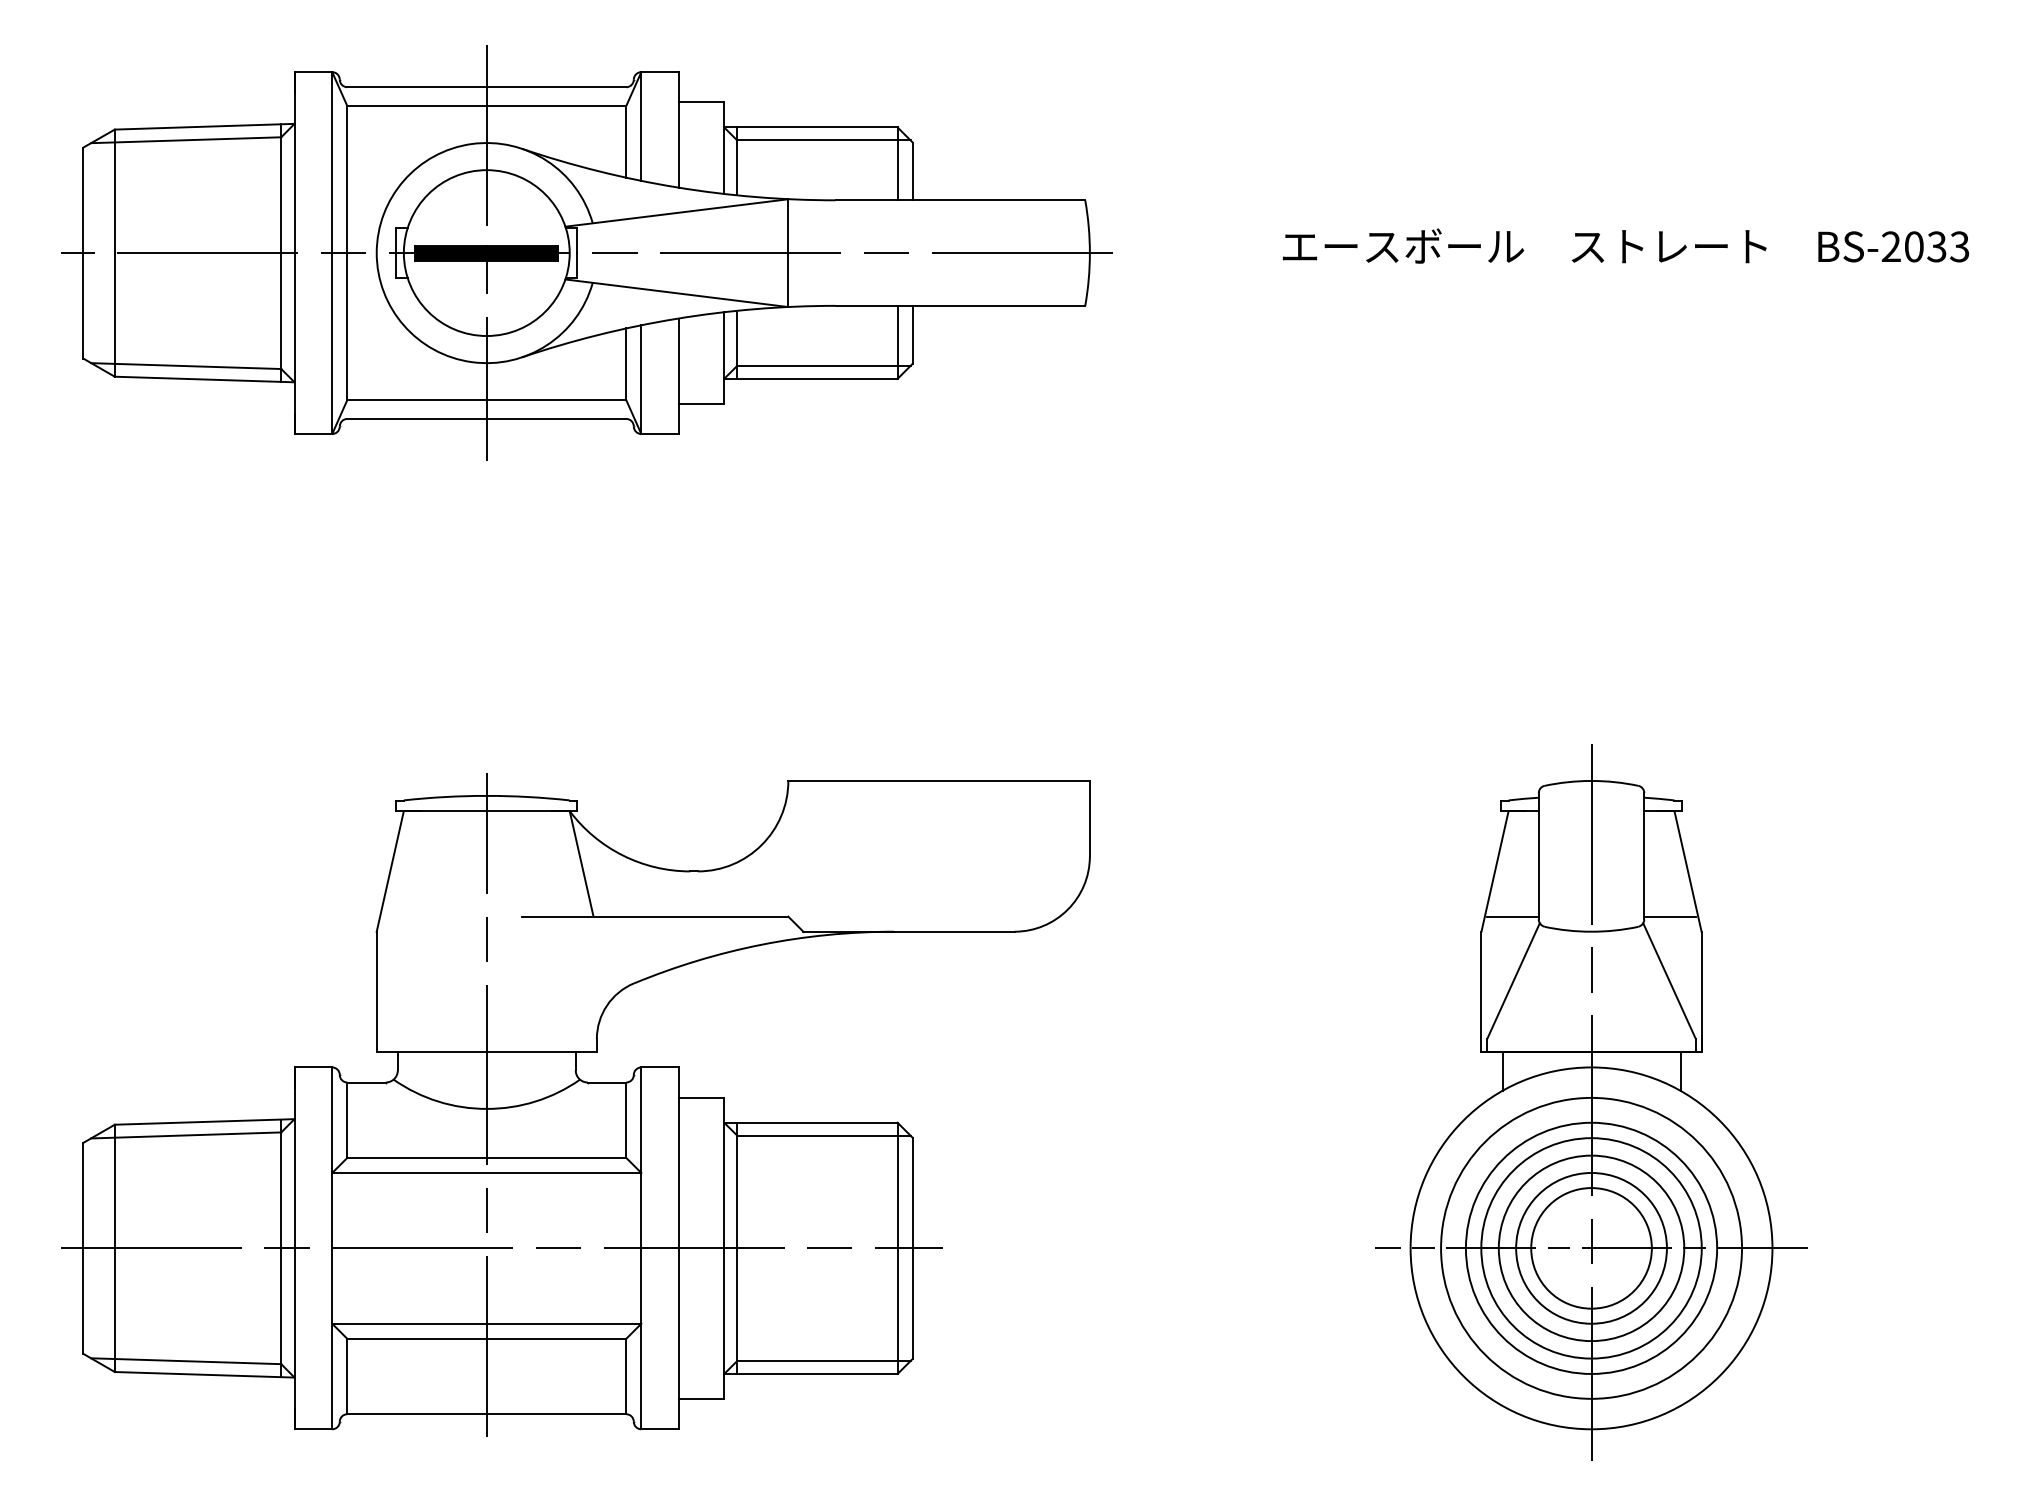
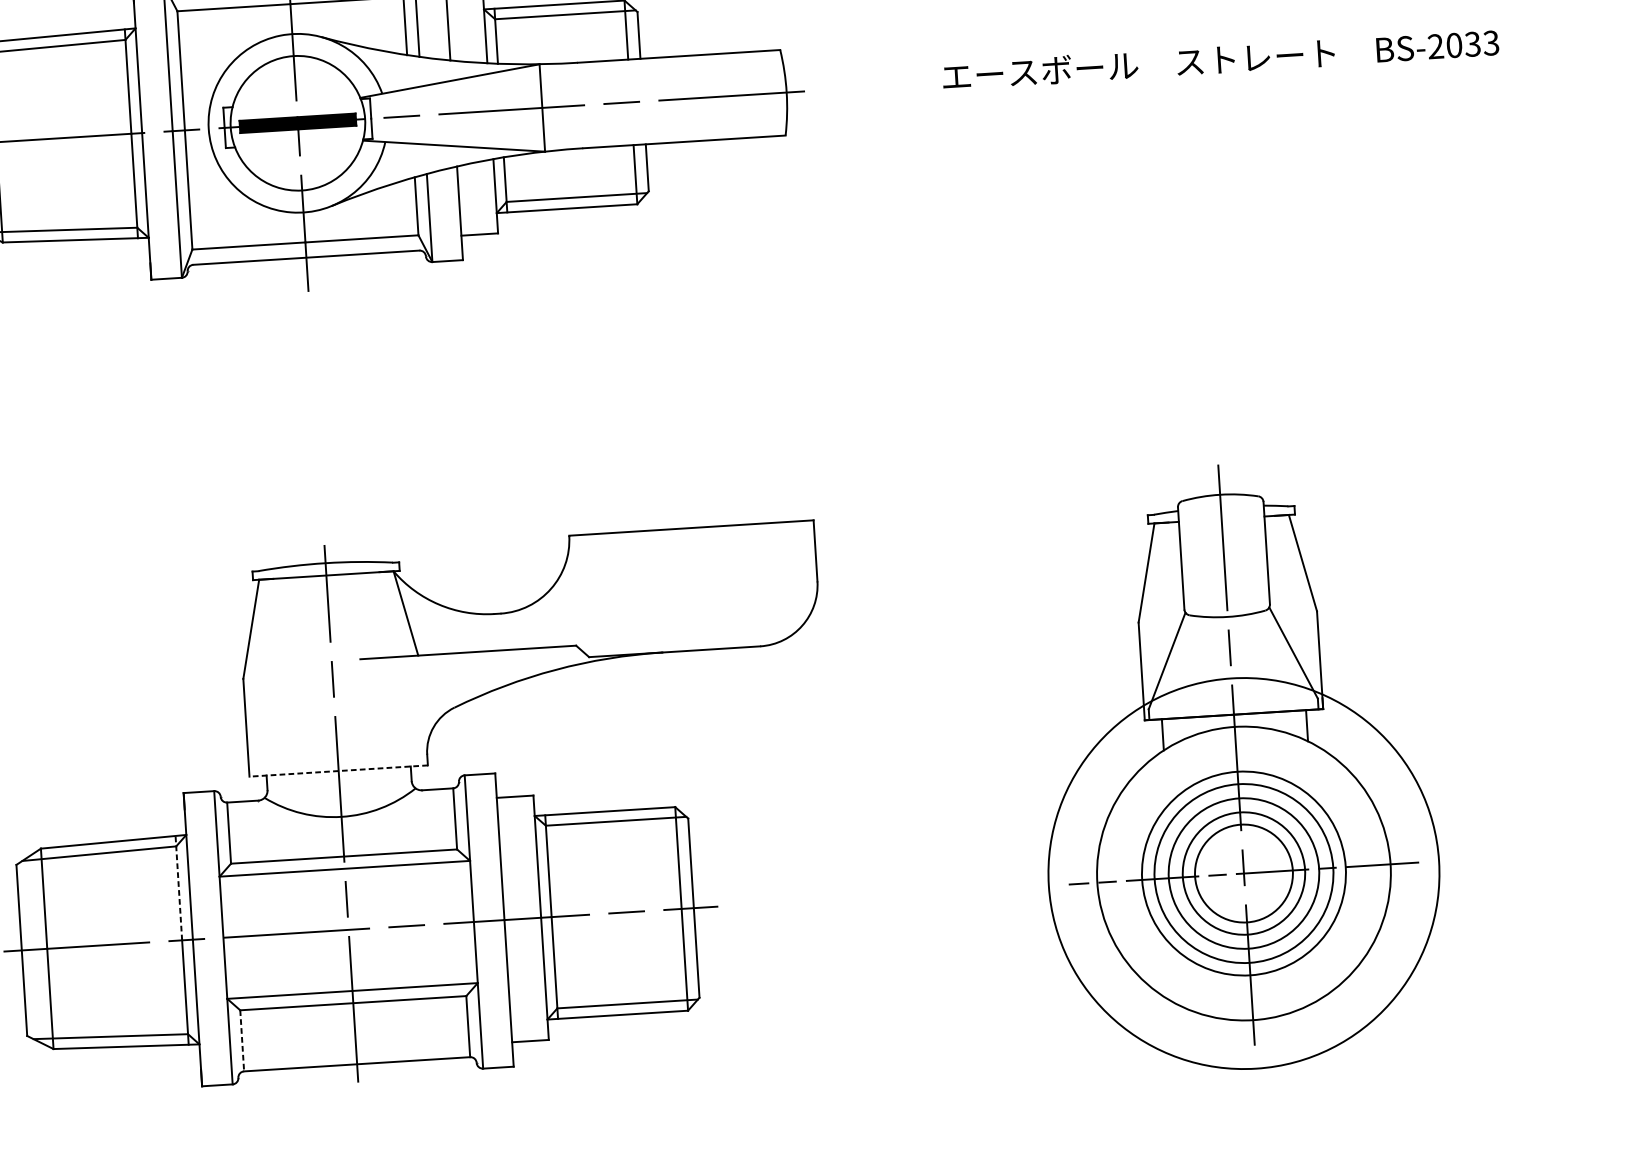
line: (1512, 916) -> (1162, 608), removed
line: (1669, 916) -> (1290, 600), removed
line: (486, 1052) -> (338, 771), solid -> dashed
line: (281, 1183) -> (179, 887), solid -> dashed
circle: (1591, 1247) -> (1243, 872), size x1.6
line: (347, 1376) -> (242, 1040), solid -> dashed

